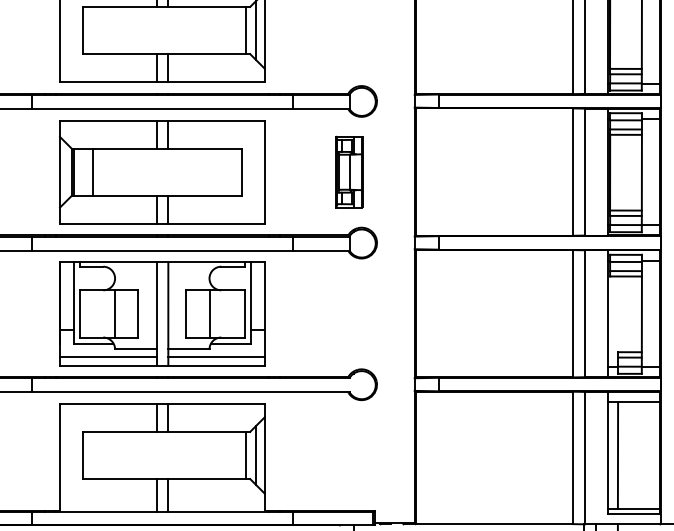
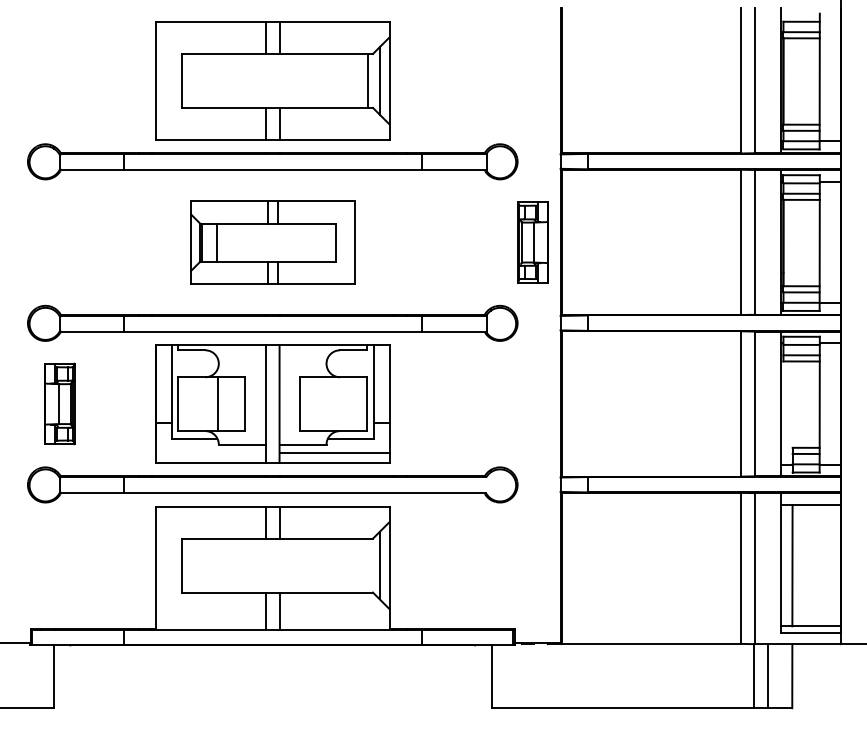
part: (162, 172) -> (272, 242), size x0.7
part: (348, 172) -> (532, 242), moved
line: (210, 314) -> (327, 404), removed
line: (108, 356) -> (211, 452), removed
line: (246, 455) -> (368, 565), removed

